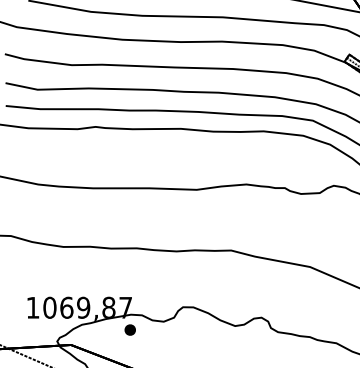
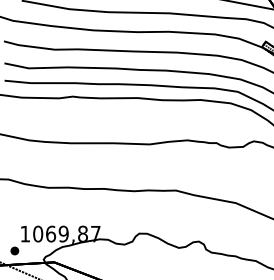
part: (129, 329) -> (14, 250), moved

